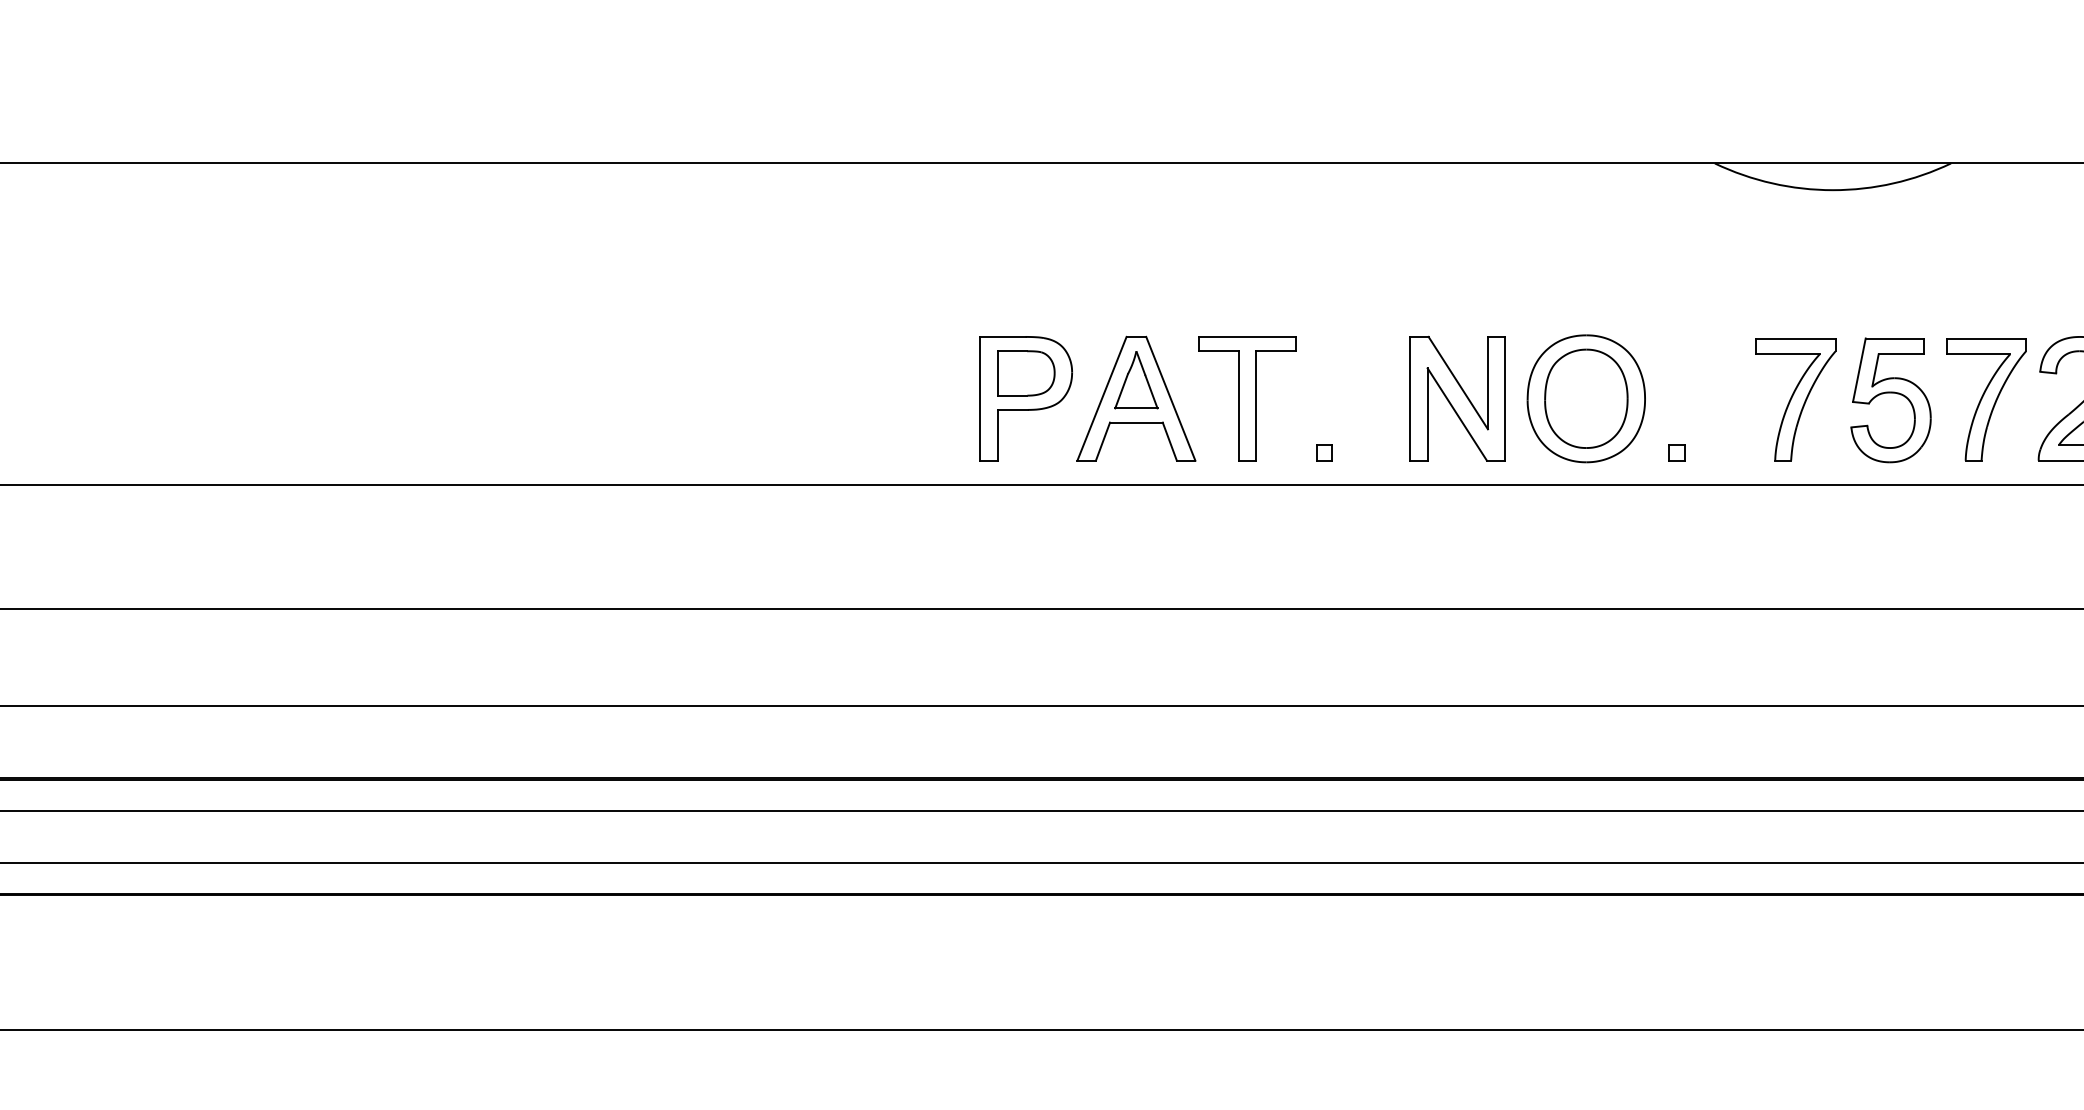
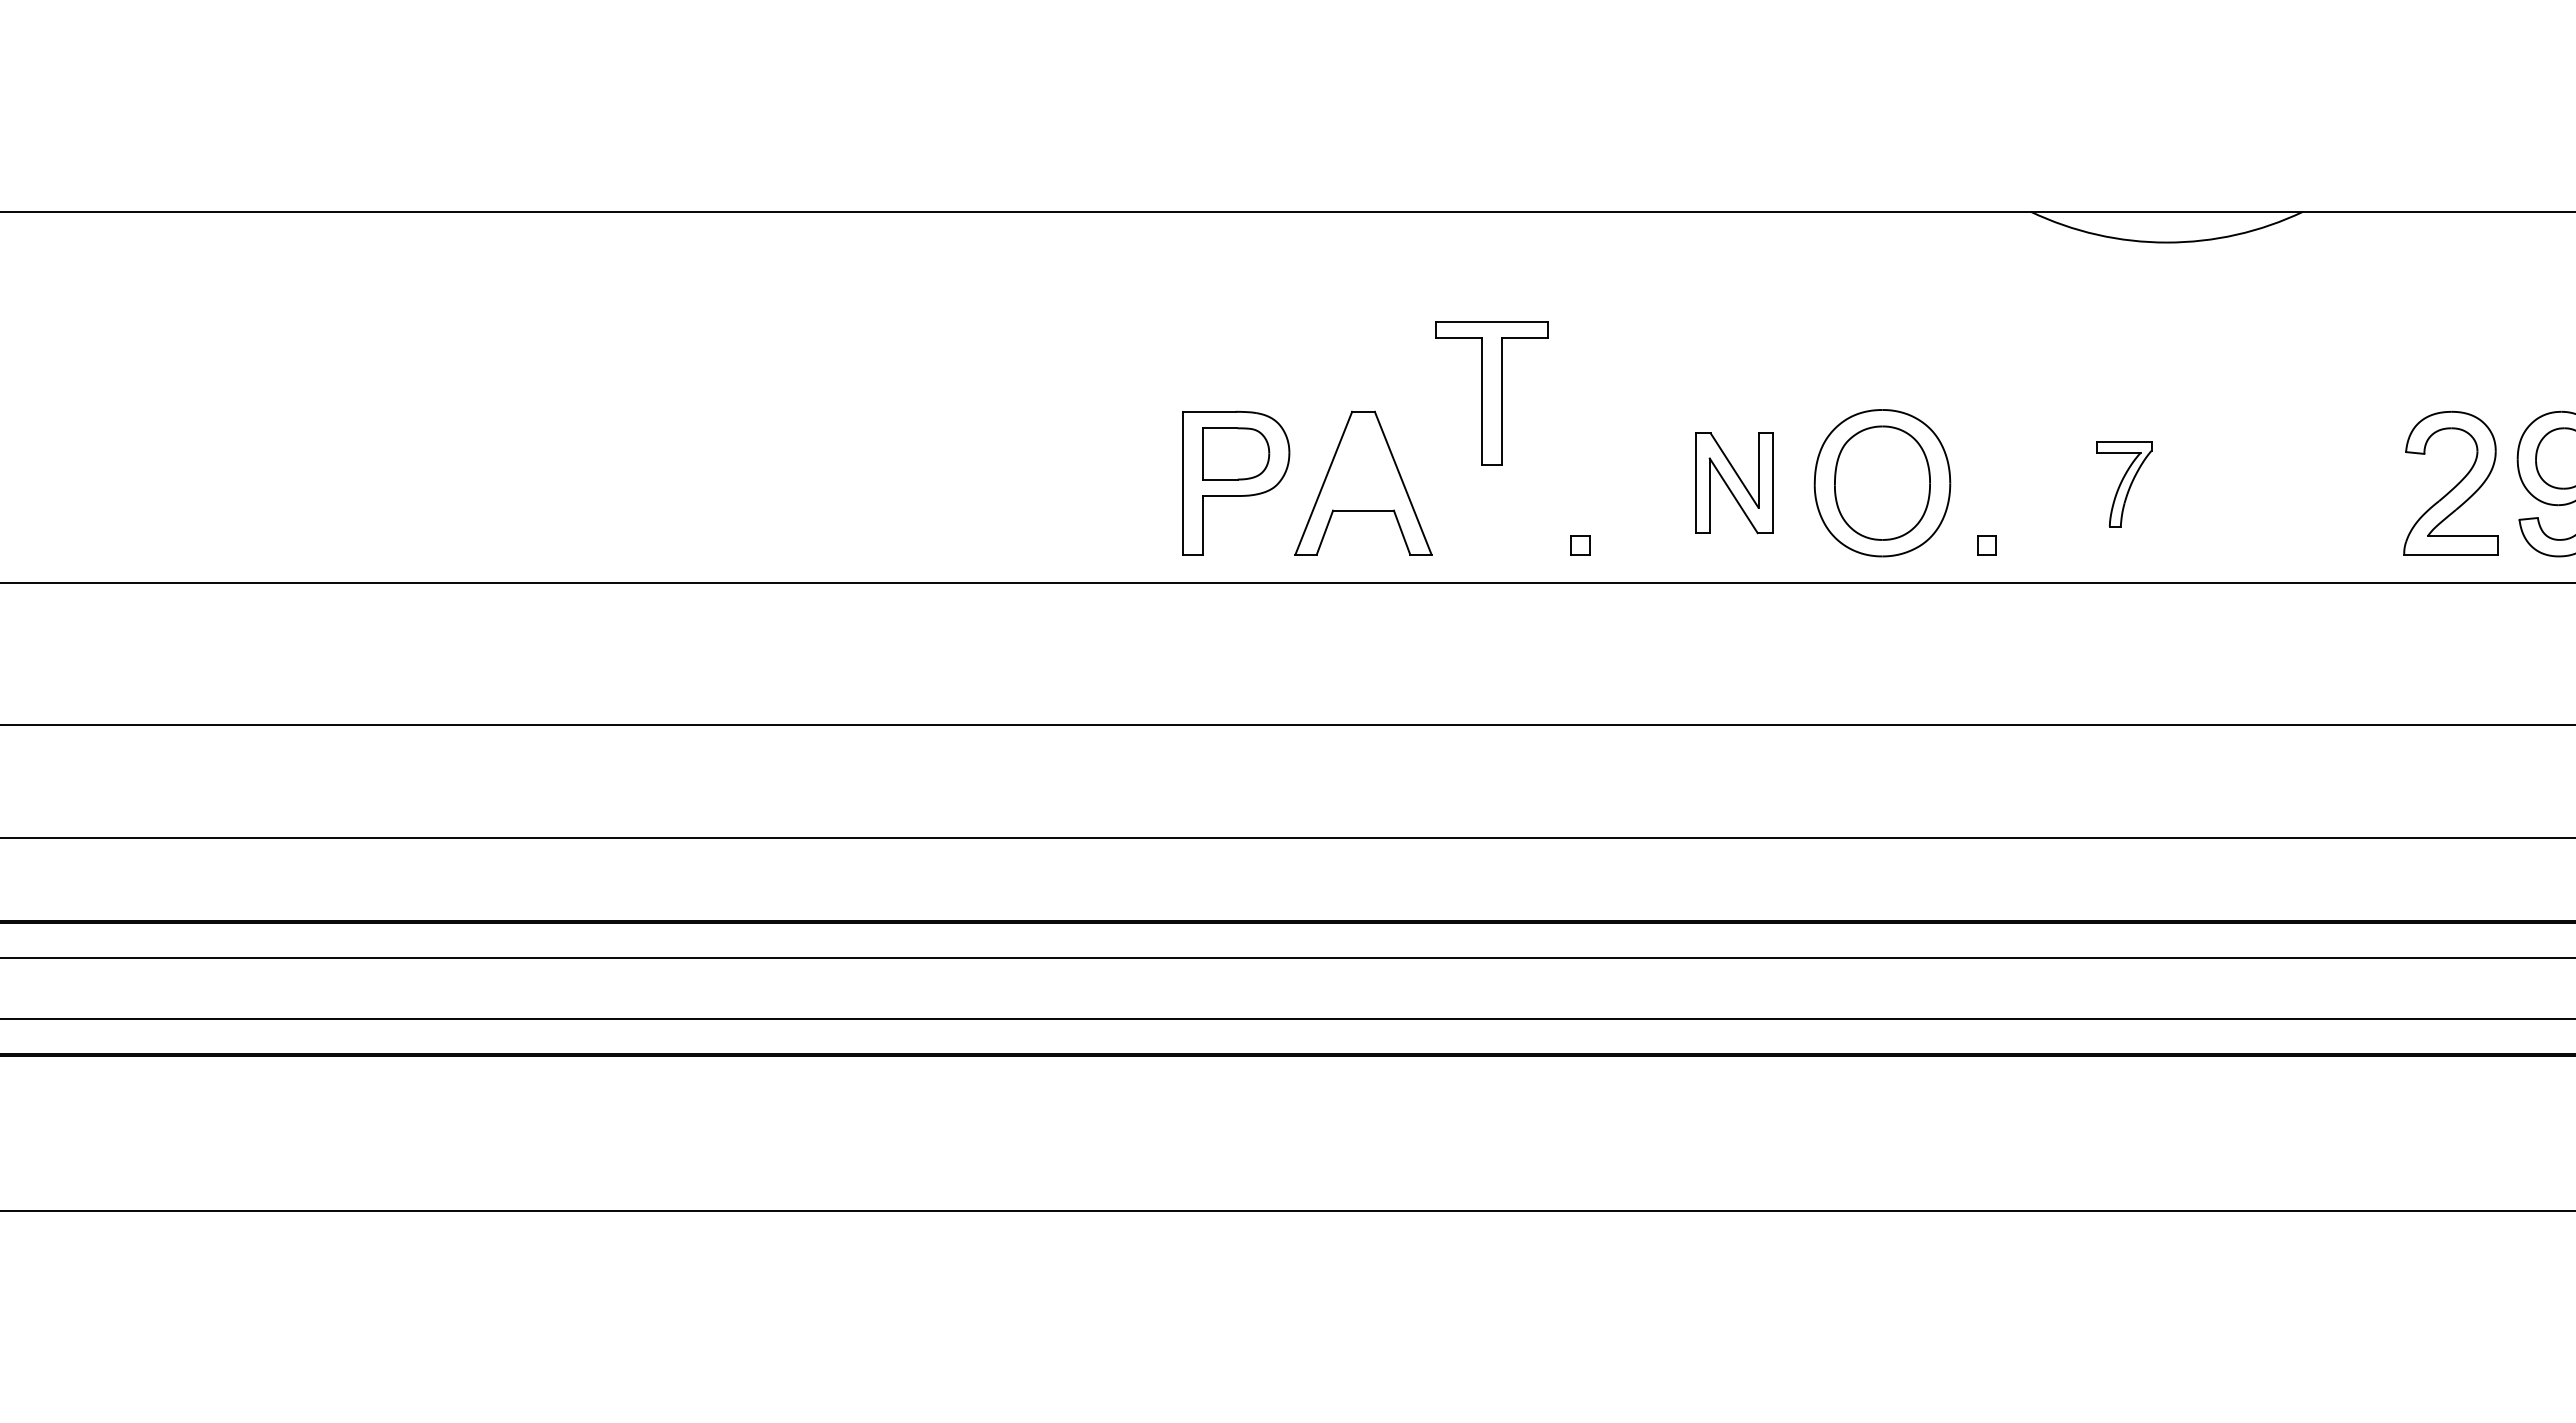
part: (1136, 380) -> (1363, 461), removed
part: (1890, 393) -> (2233, 476), removed
part: (1457, 398) -> (1733, 482), size x0.7
part: (1247, 399) -> (1491, 393), moved
part: (1795, 399) -> (2123, 484), size x0.6
part: (1986, 399) -> (2343, 484), removed

